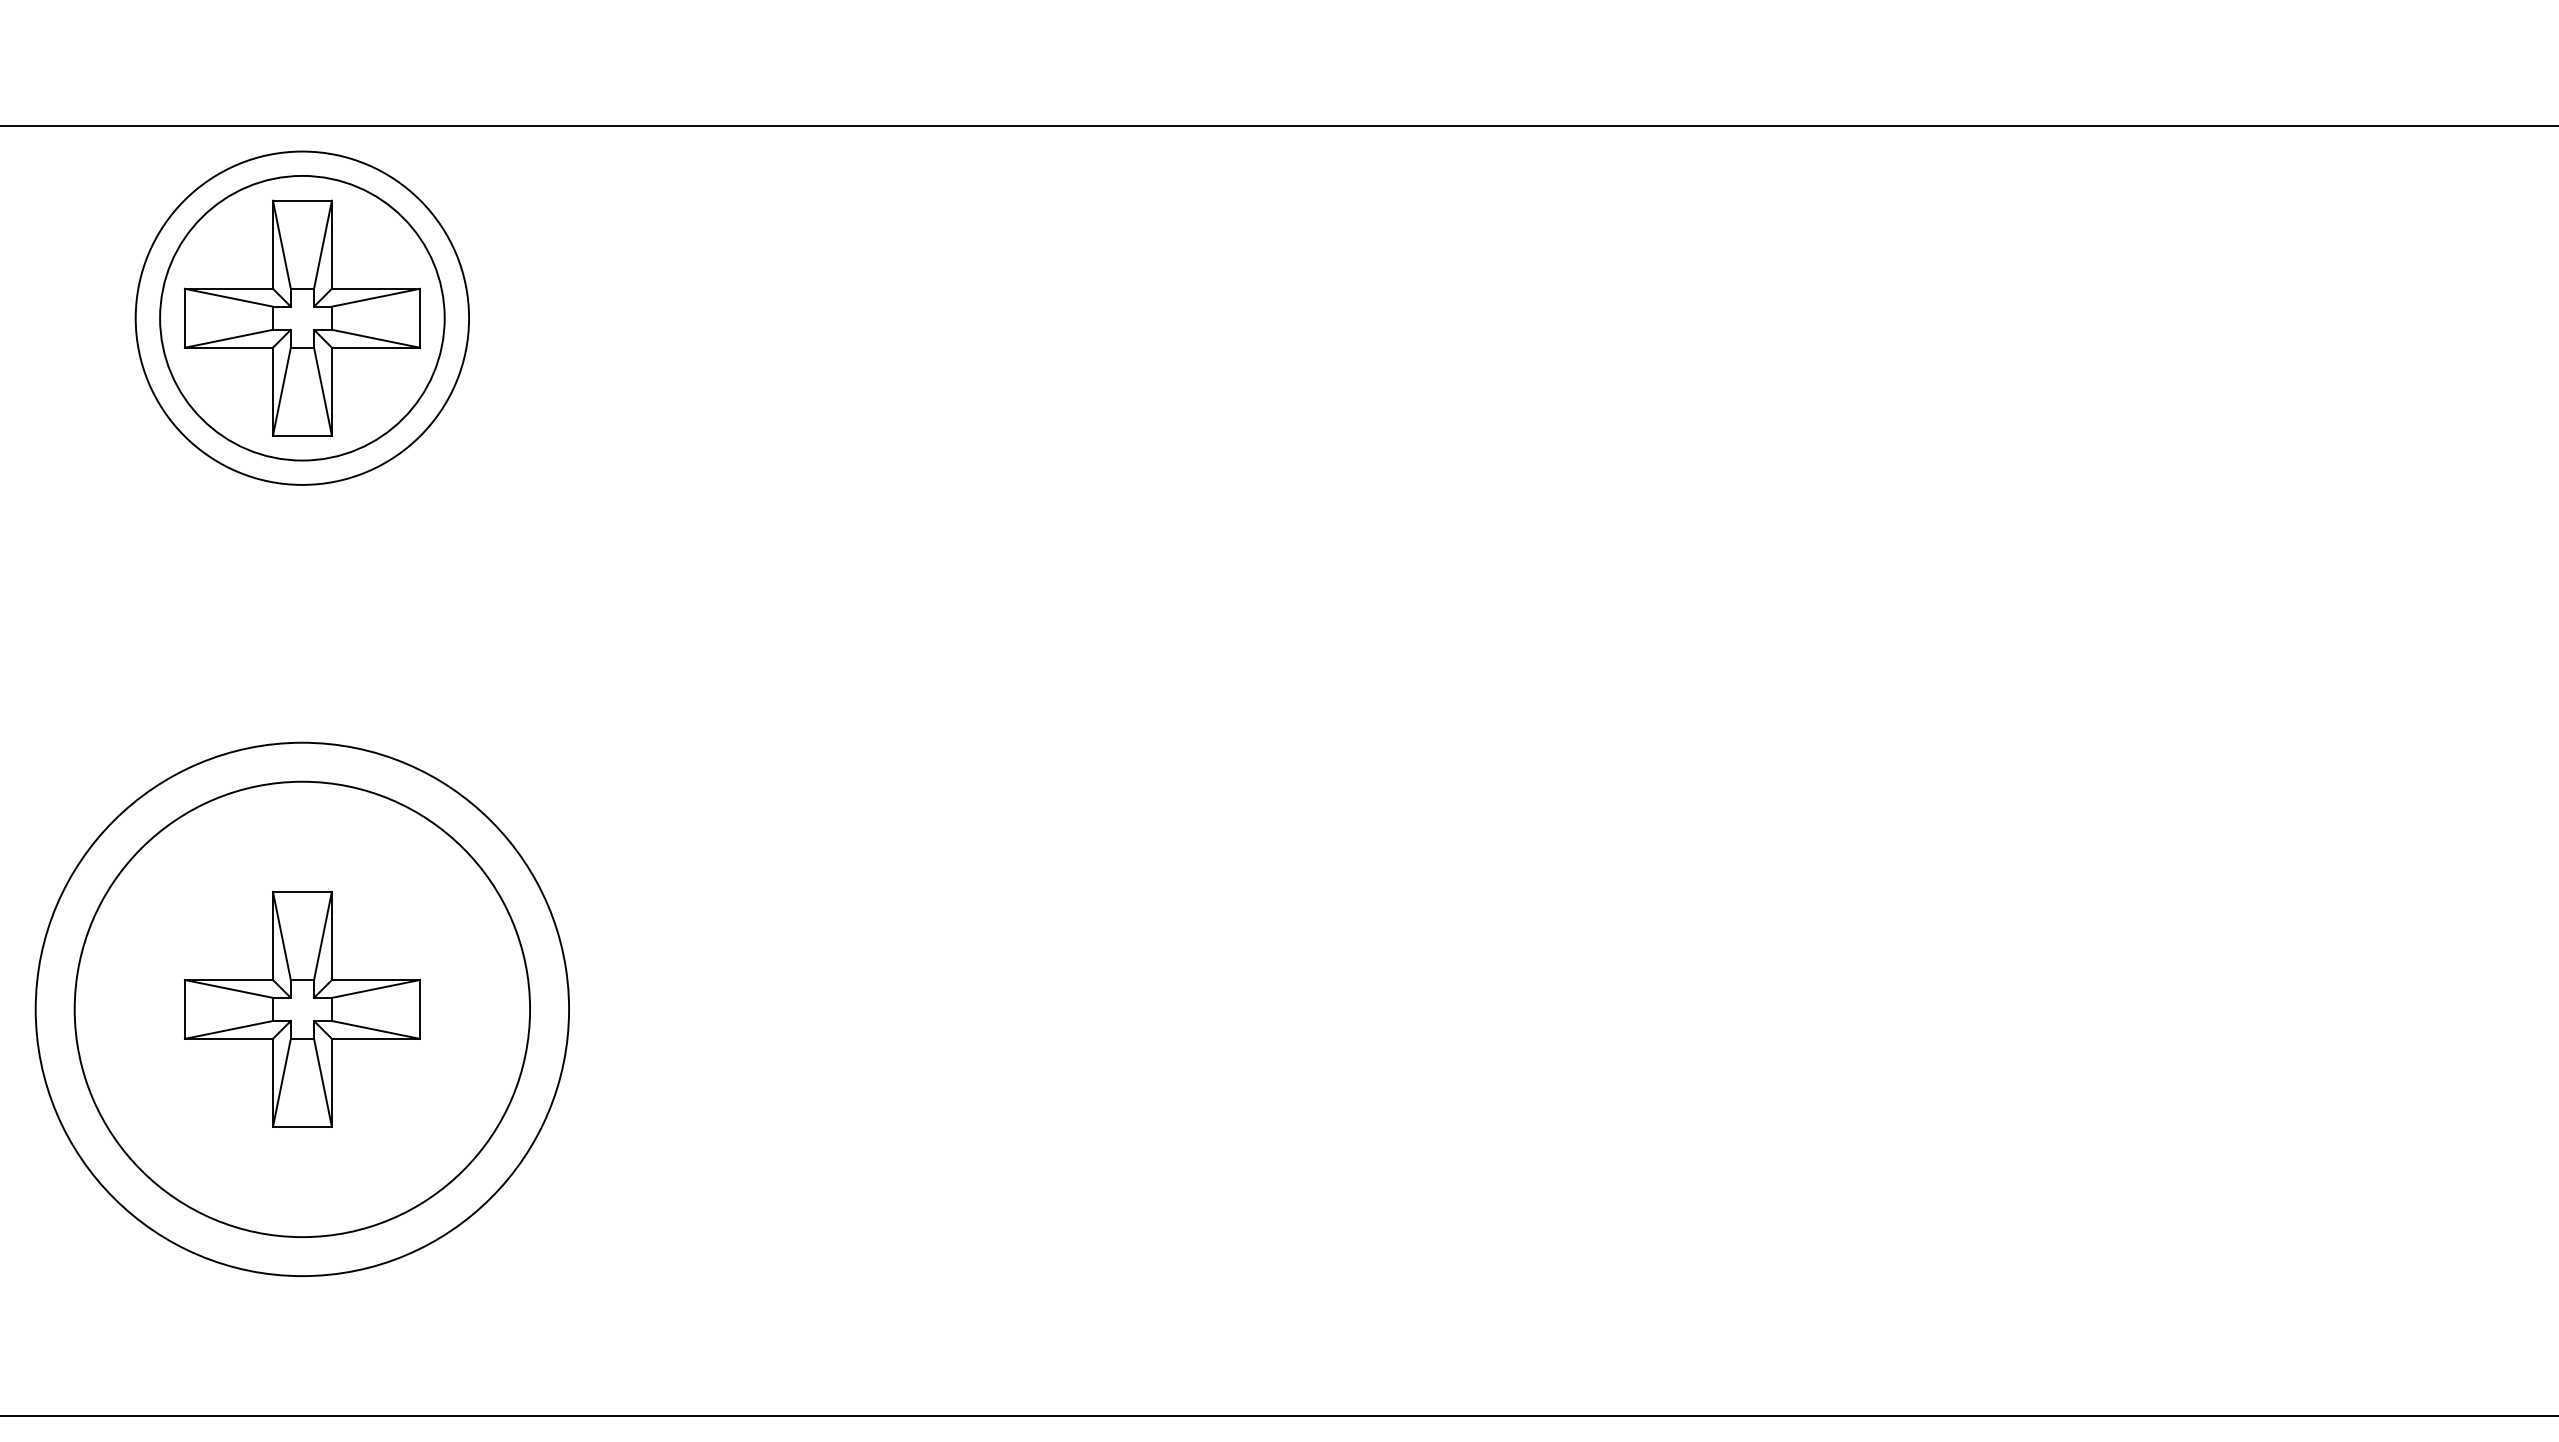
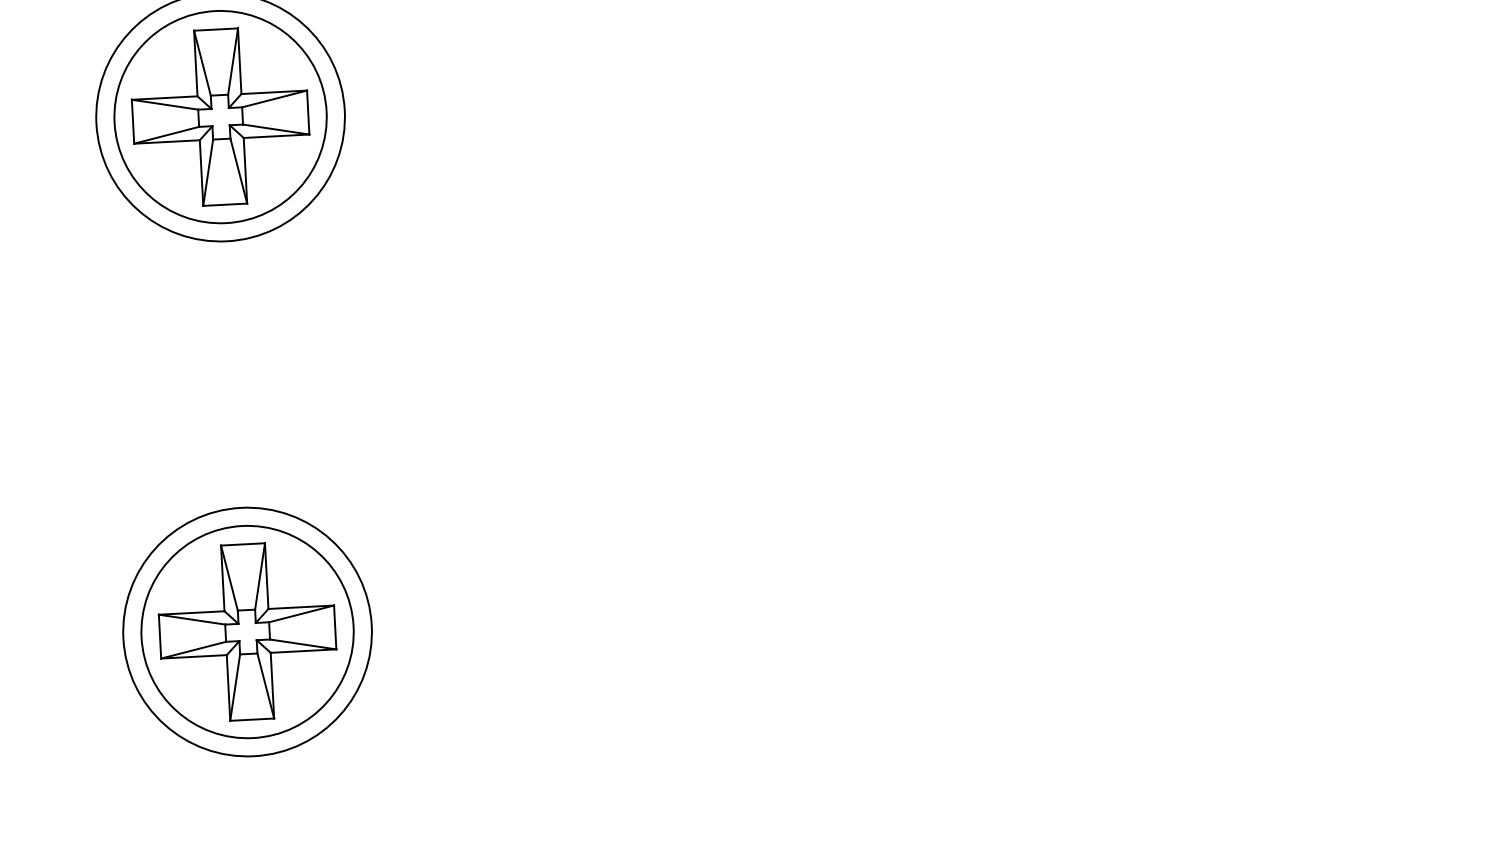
circle: (302, 1009) -> (247, 632), size x0.62
circle: (302, 1009) -> (247, 632), size x0.62

